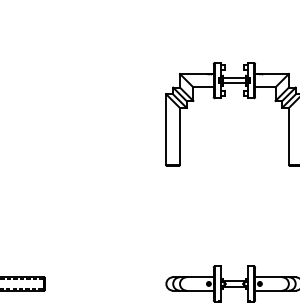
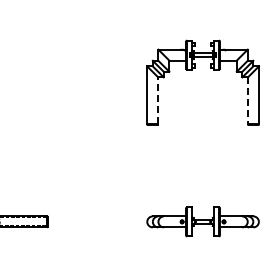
line: (180, 135) -> (158, 100), solid -> dashed
line: (288, 135) -> (247, 100), solid -> dashed

